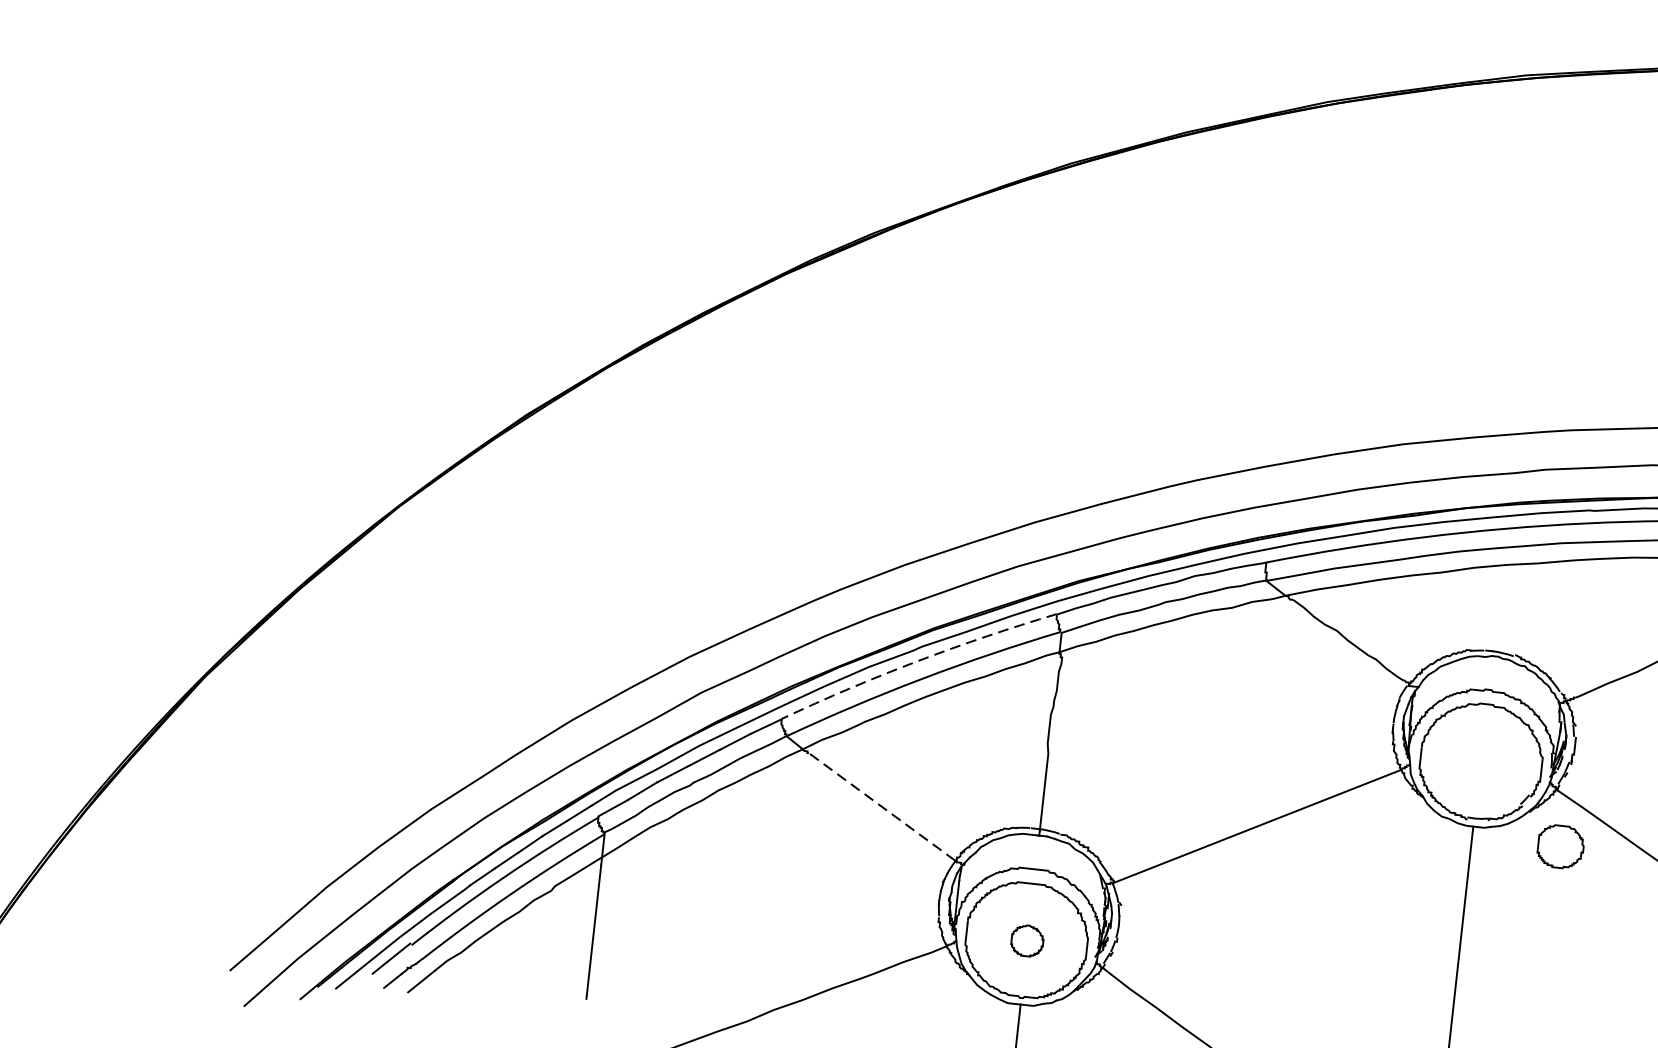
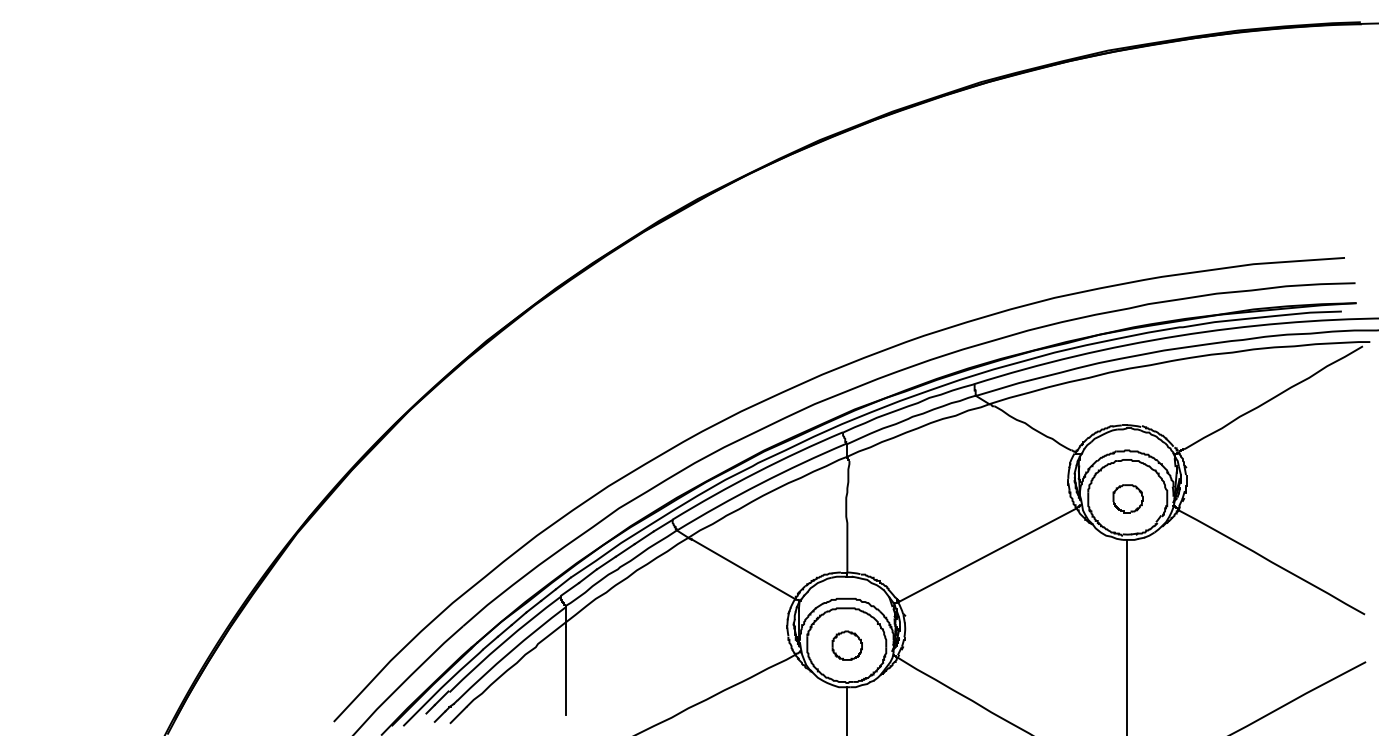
arc: (917, 660) -> (756, 472), dashed -> solid
line: (881, 807) -> (743, 569), dashed -> solid
part: (1559, 846) -> (1127, 498), moved
part: (1026, 940) -> (846, 645), size x1.43

